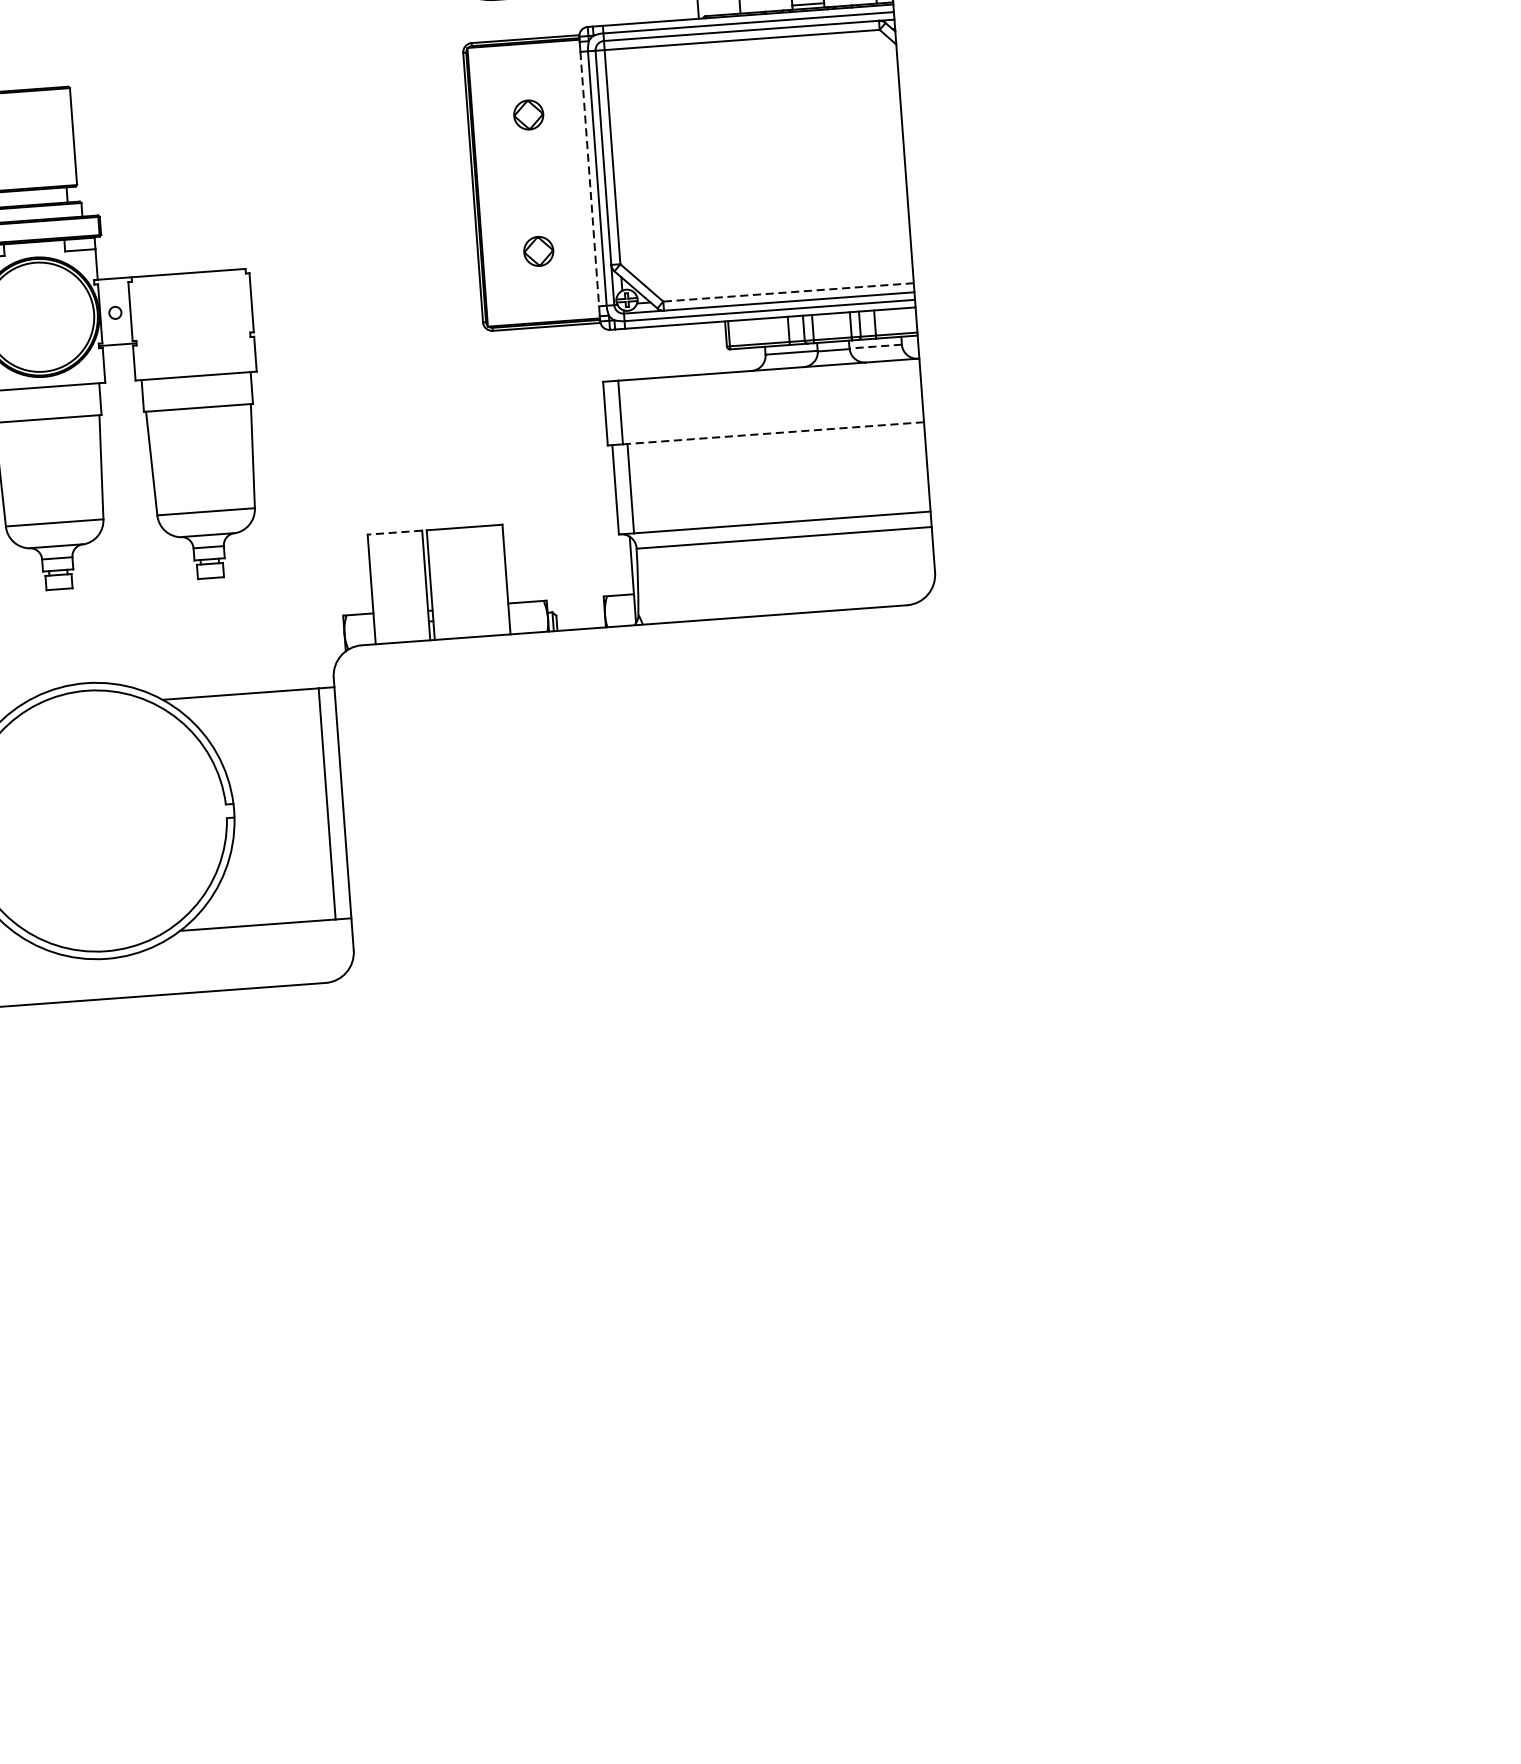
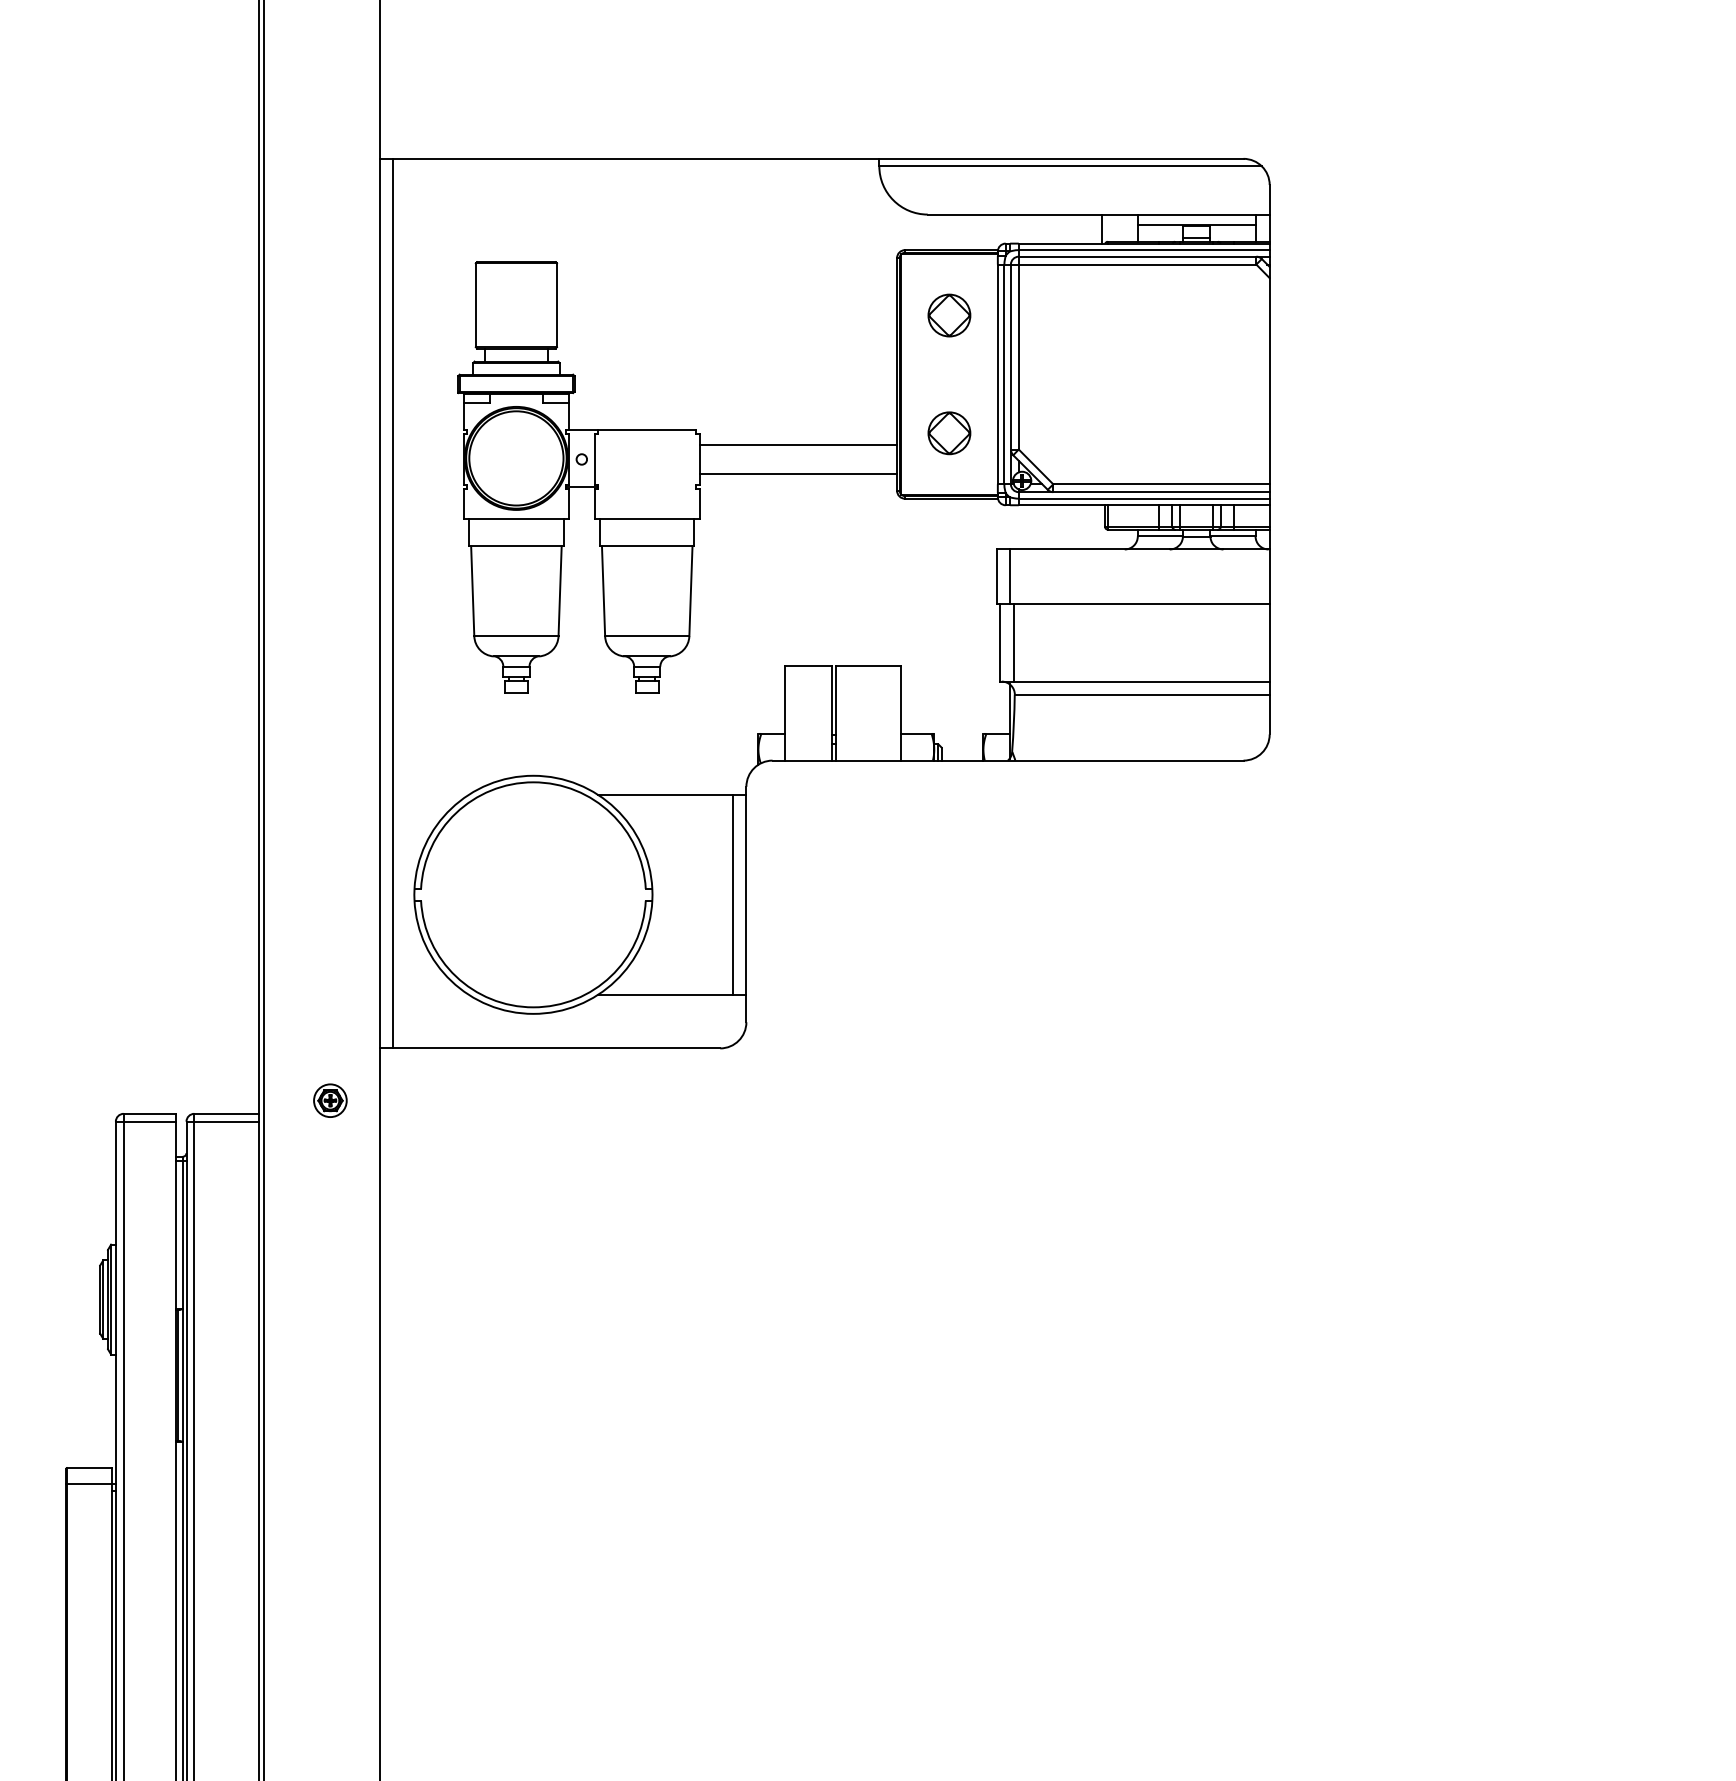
part: (528, 114) -> (949, 315), size x1.67
line: (589, 179) -> (997, 374), dashed -> solid
part: (538, 251) -> (949, 433), size x1.67
line: (364, 277) -> (798, 444), added
line: (788, 292) -> (1161, 484), dashed -> solid
line: (367, 311) -> (798, 474), added
line: (875, 346) -> (1232, 536), dashed -> solid
line: (774, 433) -> (1140, 604), dashed -> solid
line: (395, 532) -> (808, 665), dashed -> solid

